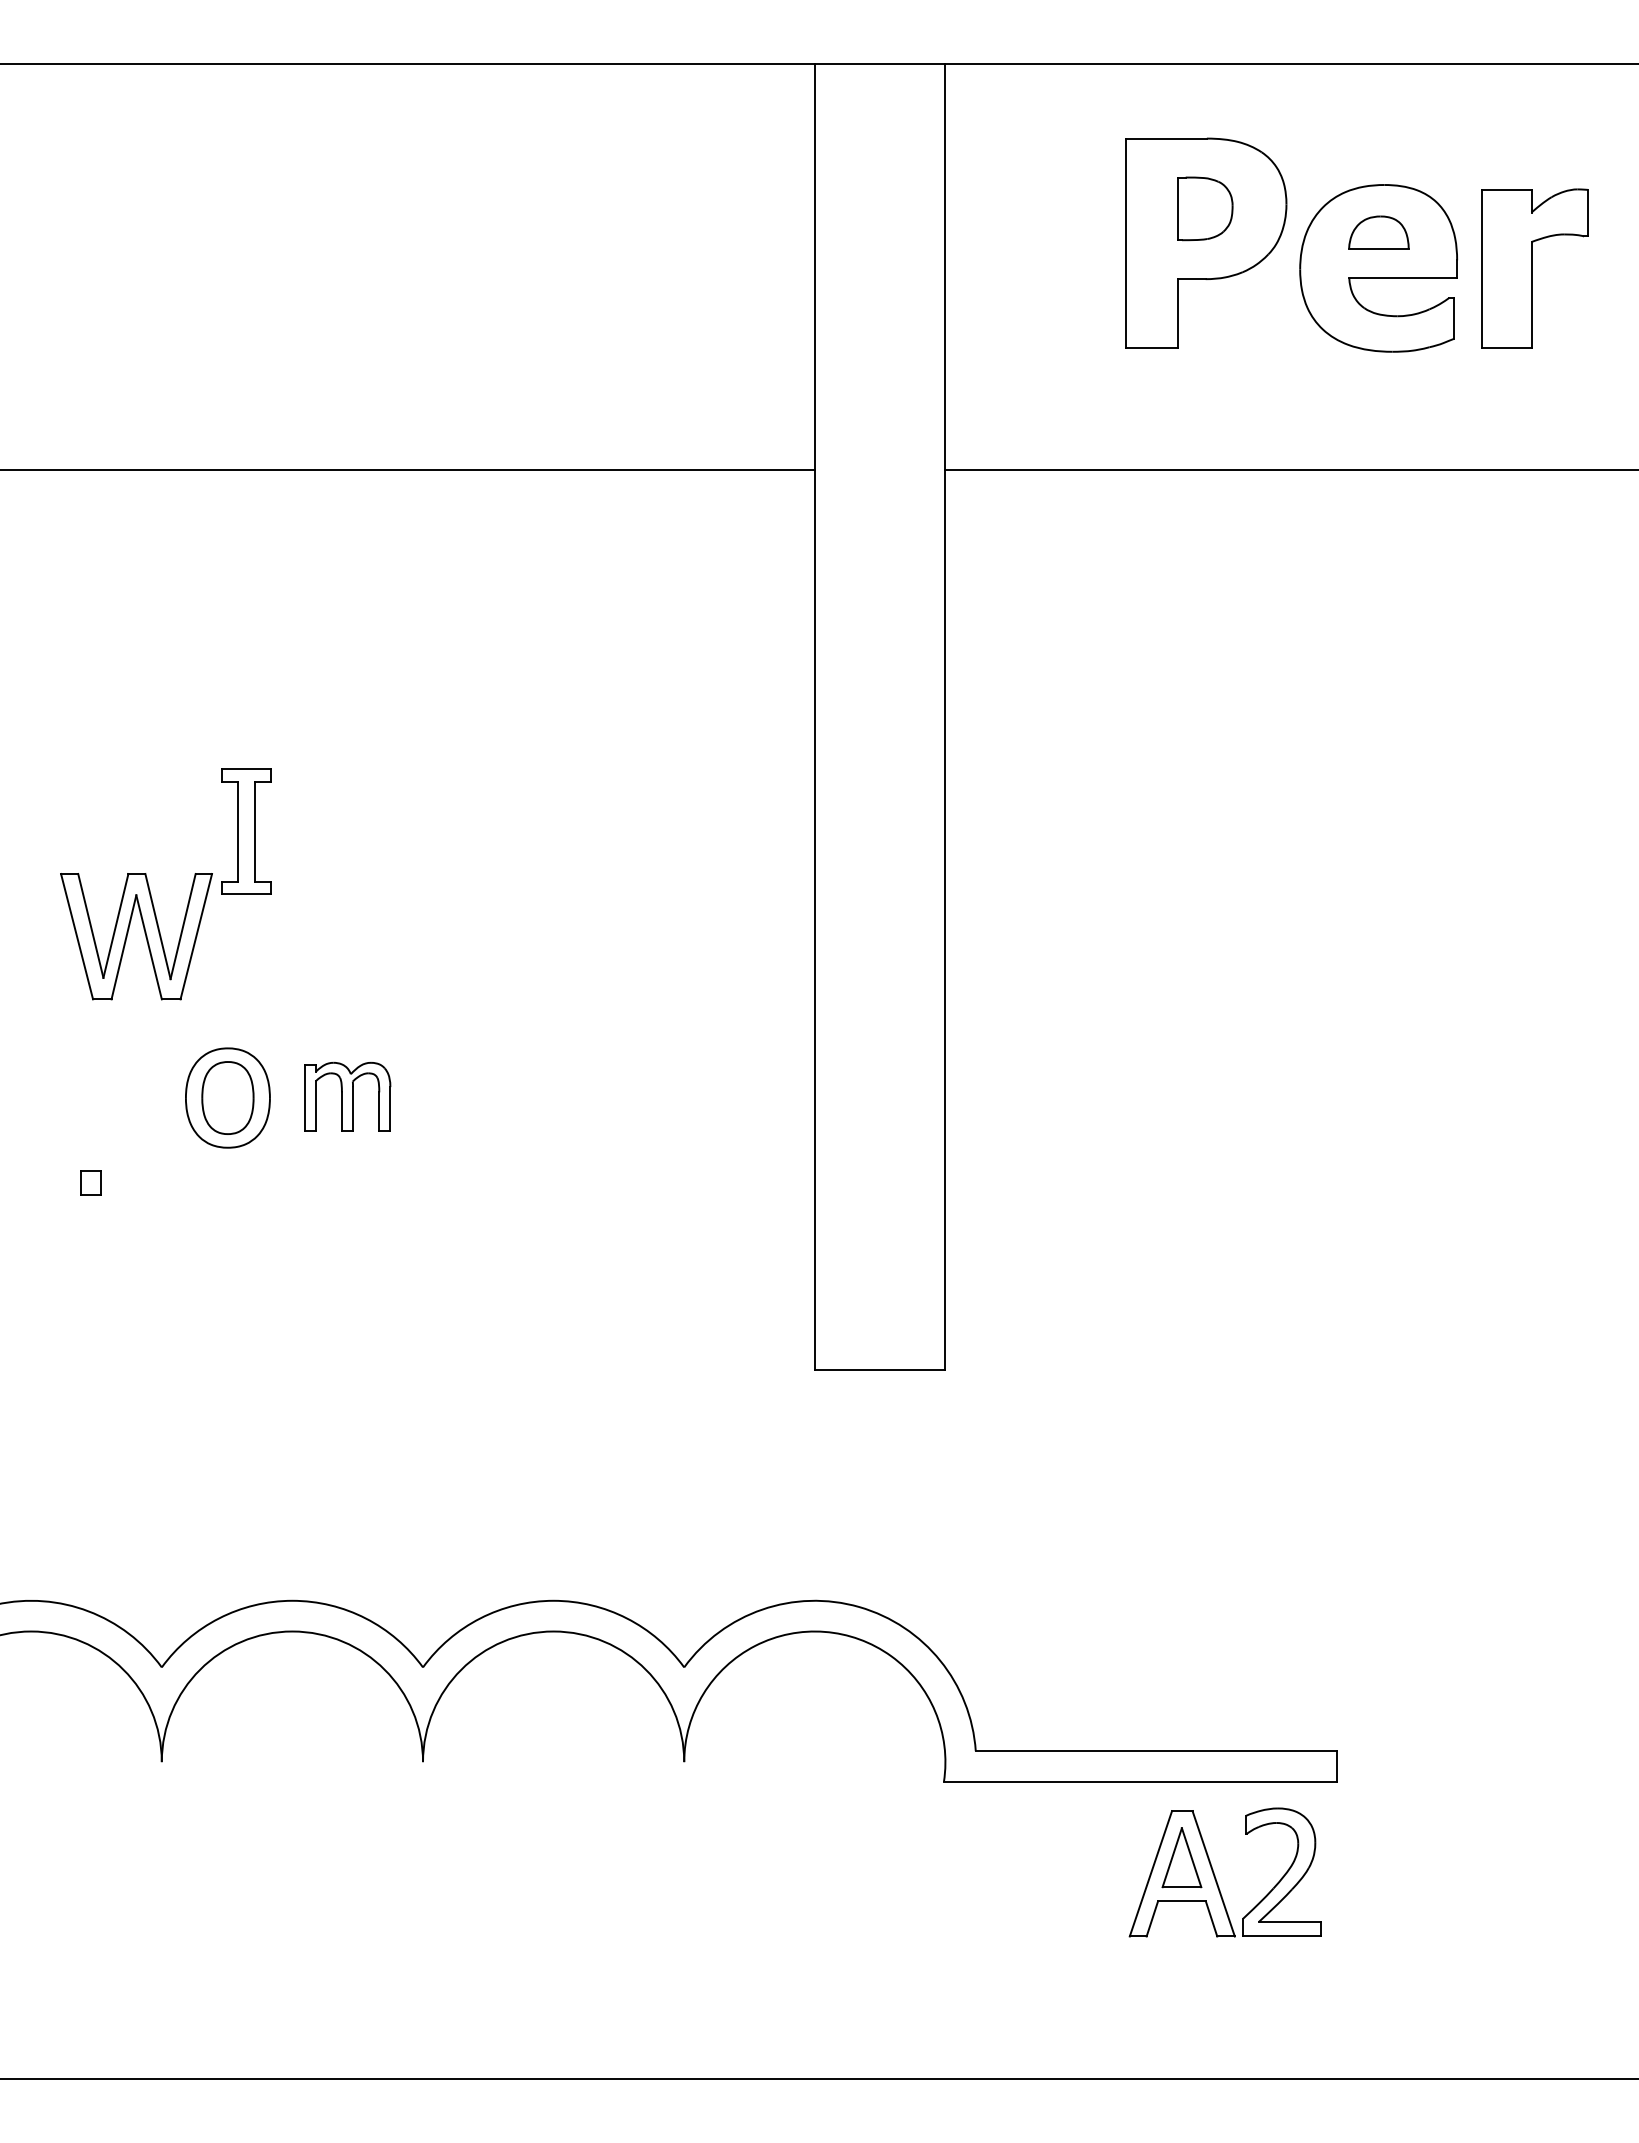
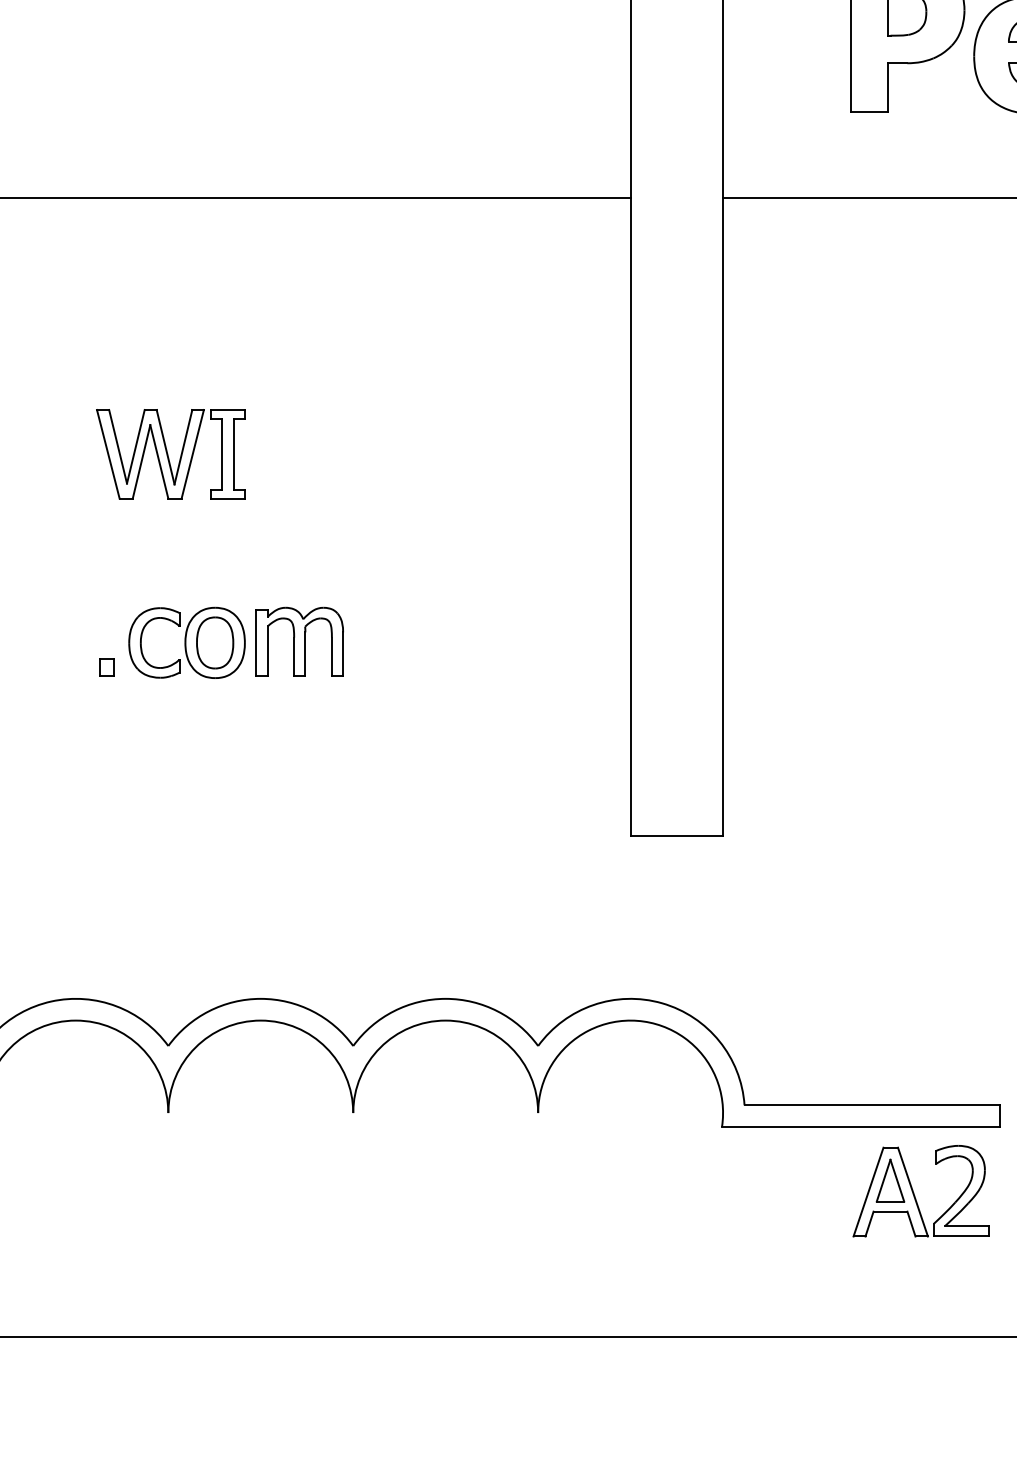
part: (128, 933) -> (144, 452), moved
part: (347, 1096) -> (299, 641), size x1.43
part: (123, 1098) -> (141, 643), added
part: (90, 1182) -> (106, 667), moved

